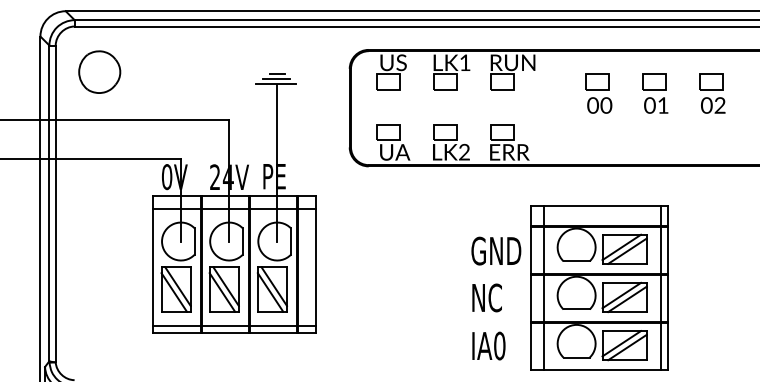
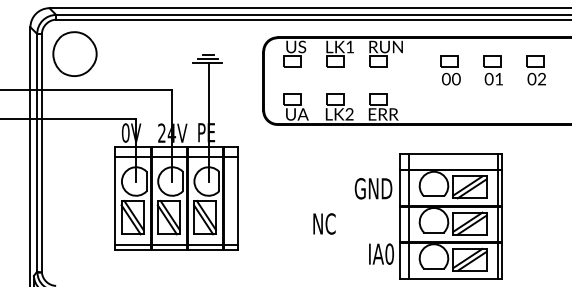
part: (99, 71) -> (74, 53), size x1.4
text: (486, 297) -> (324, 223), moved
text: (488, 345) -> (381, 253), moved

